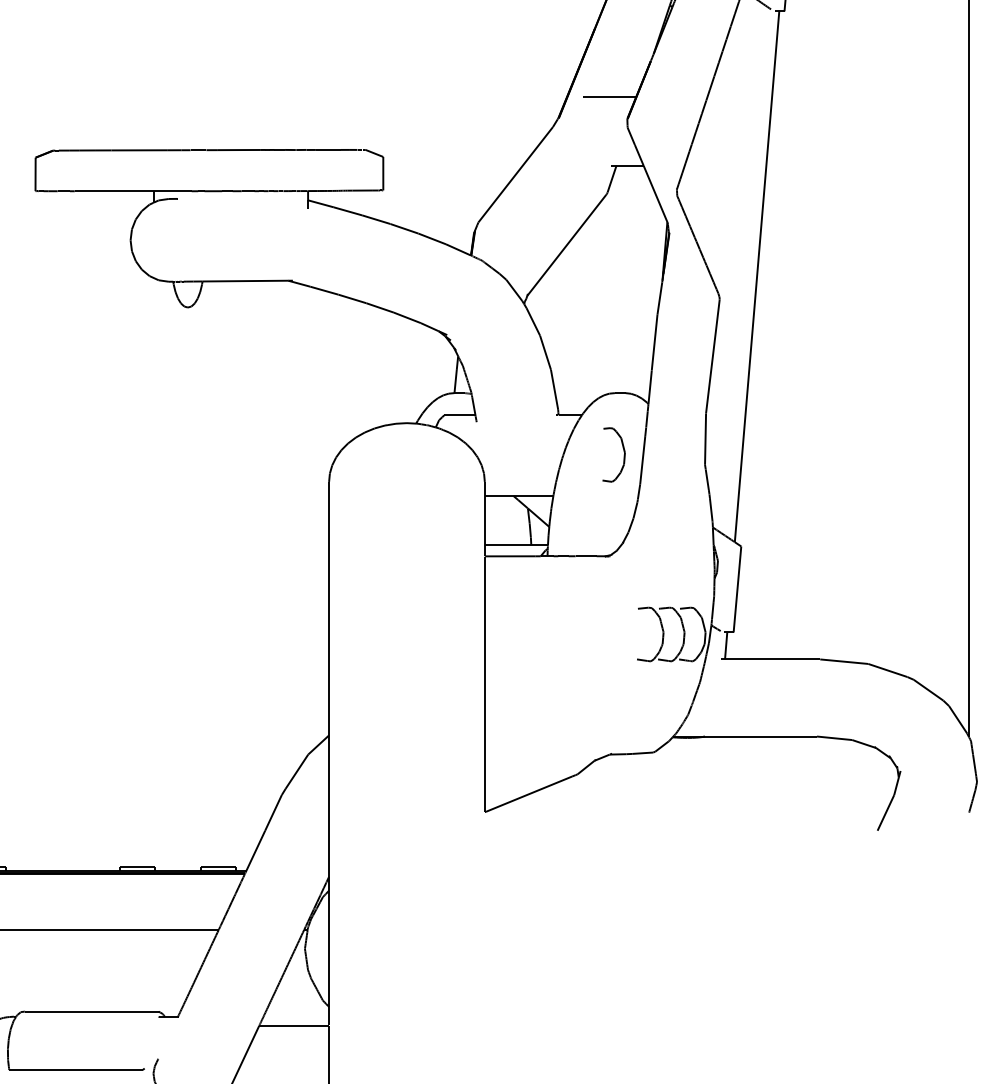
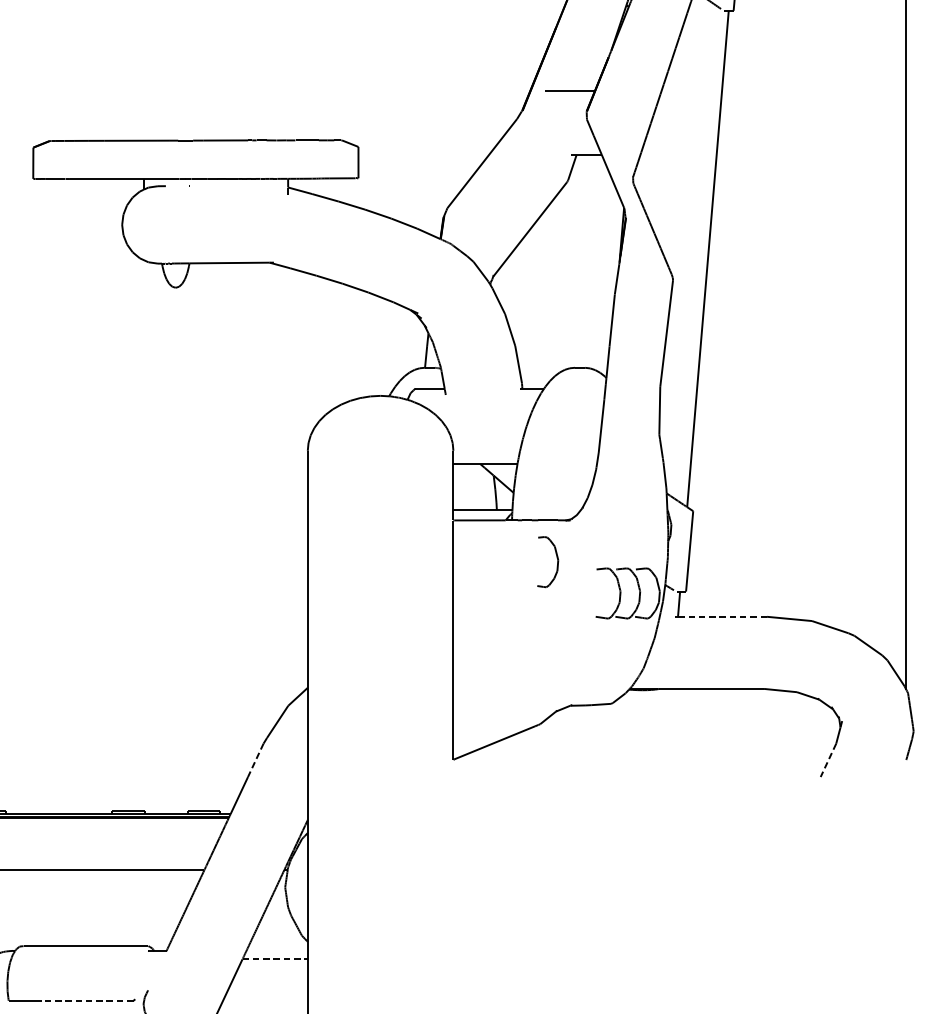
part: (623, 455) -> (556, 562), moved
line: (772, 659) -> (722, 616), solid -> dashed
line: (273, 812) -> (255, 759), solid -> dashed
line: (885, 812) -> (828, 759), solid -> dashed
line: (294, 1025) -> (275, 959), solid -> dashed
line: (93, 1070) -> (87, 1001), solid -> dashed

